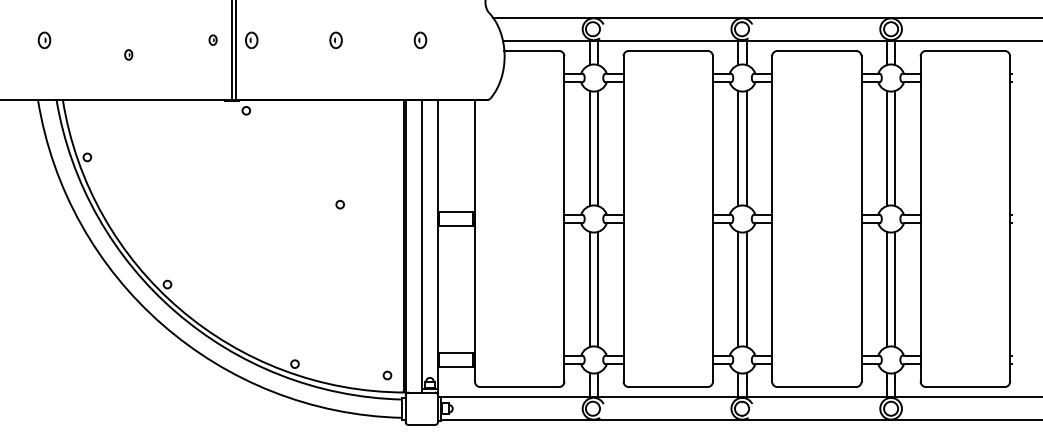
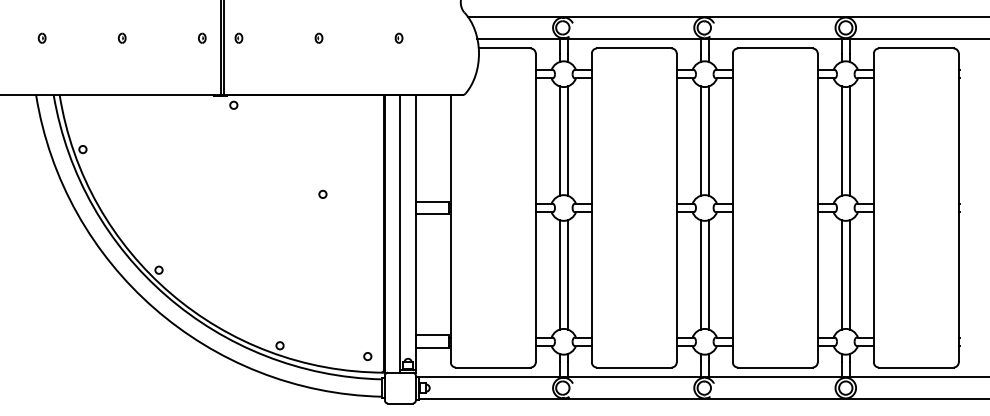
part: (43, 39) -> (41, 37), size x0.62
part: (251, 39) -> (238, 37), size x0.62
part: (335, 39) -> (318, 37), size x0.62
part: (419, 39) -> (398, 37), size x0.62
part: (127, 54) -> (121, 37), moved

